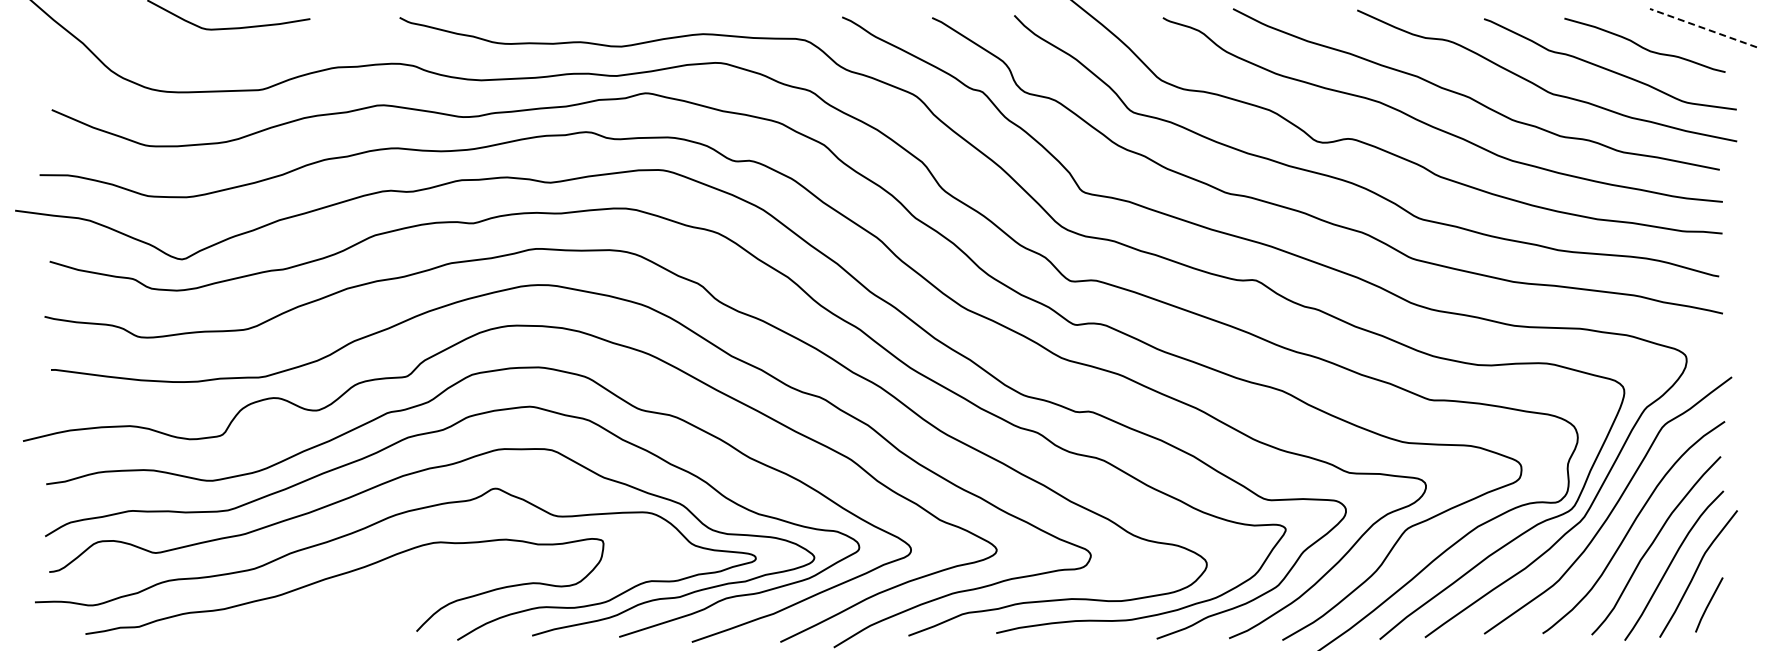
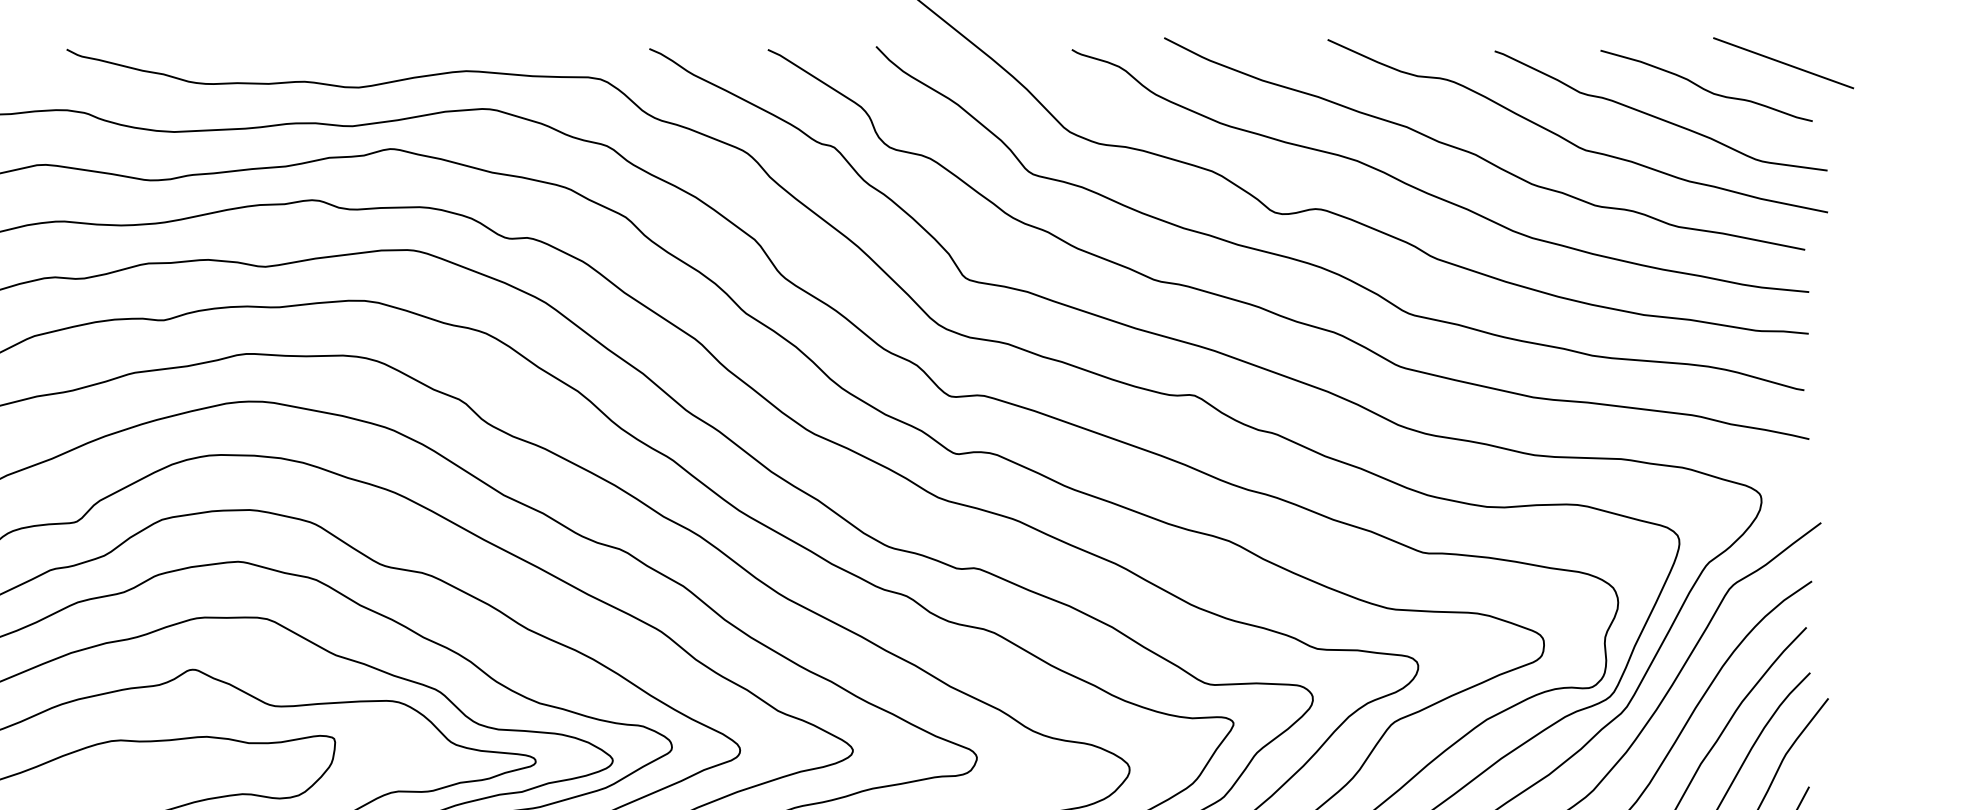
line: (1703, 28) -> (1783, 63), dashed -> solid

